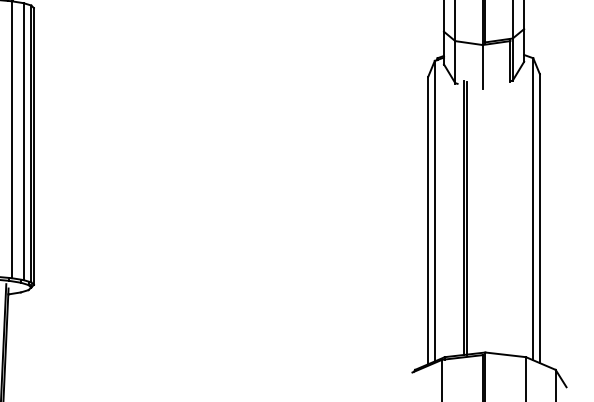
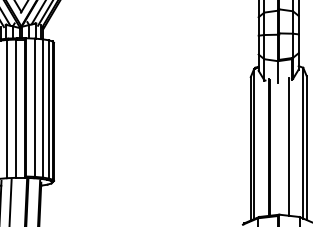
line: (503, 215) -> (288, 146), added

